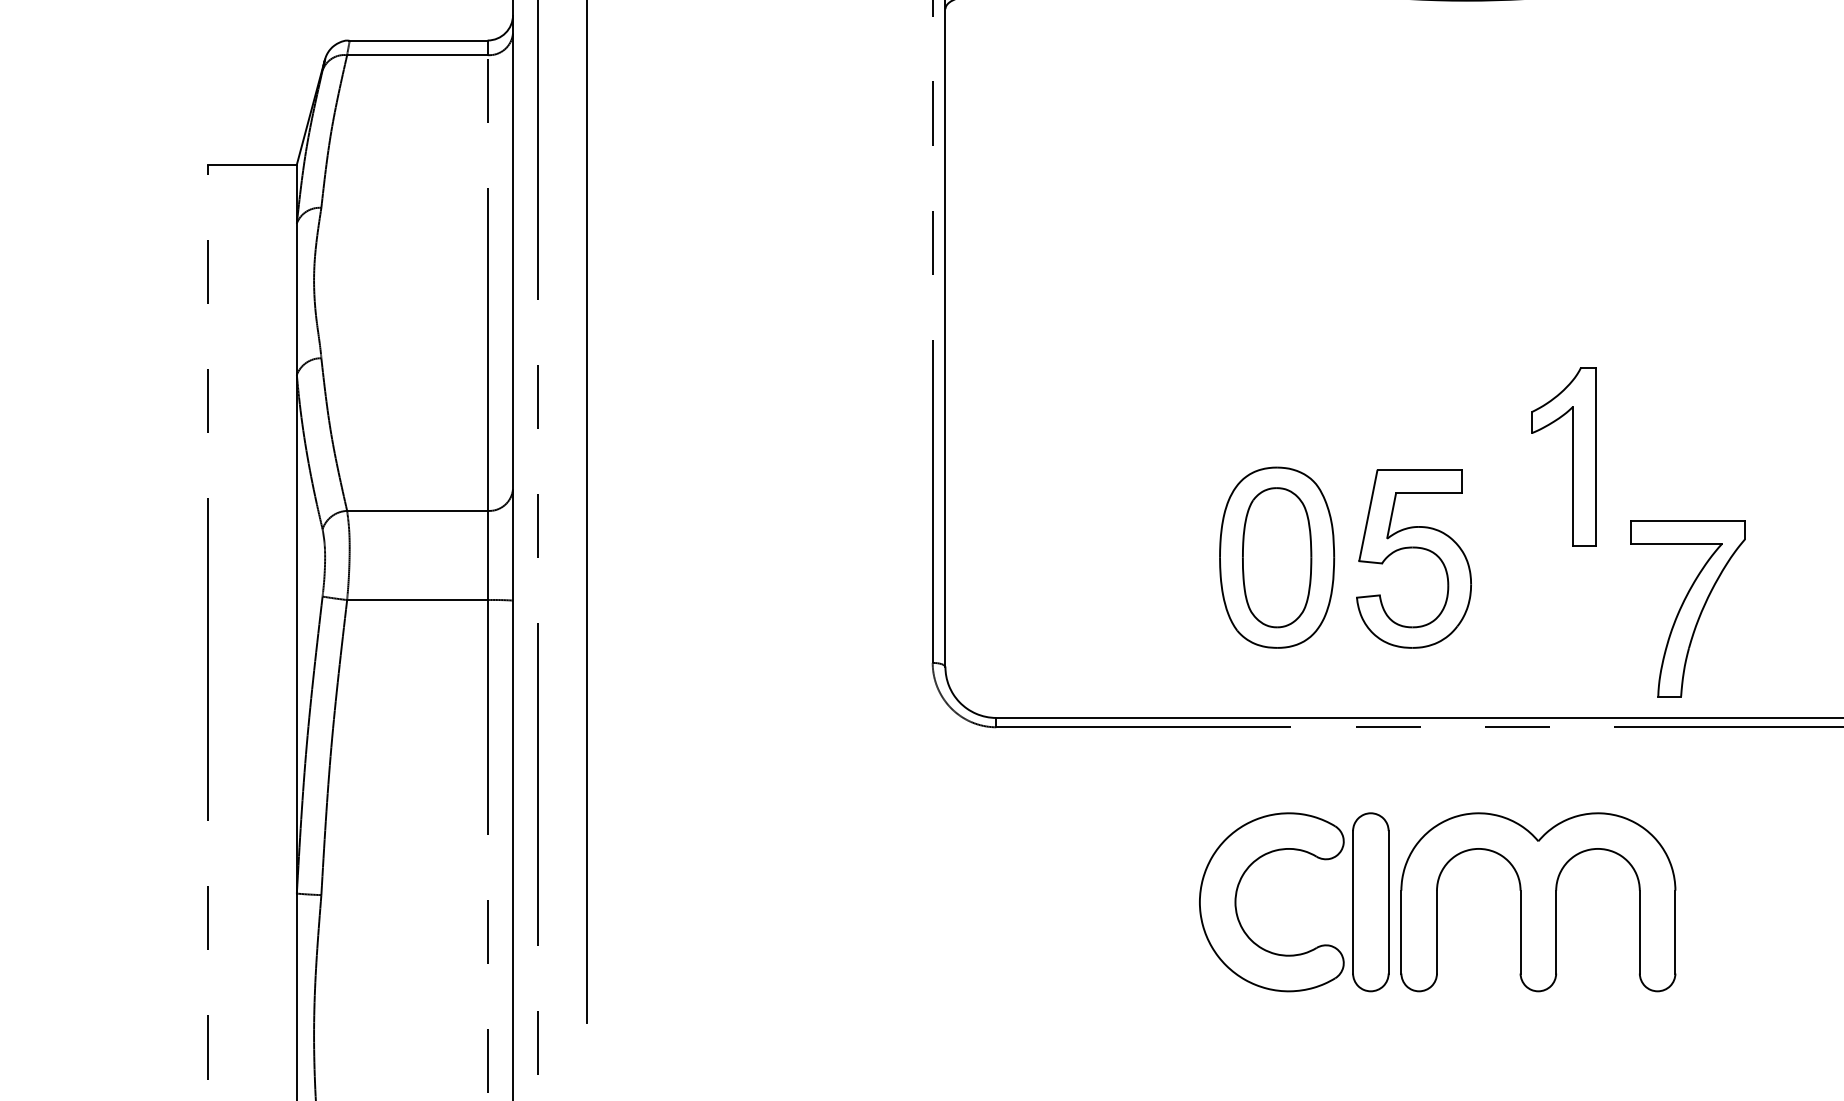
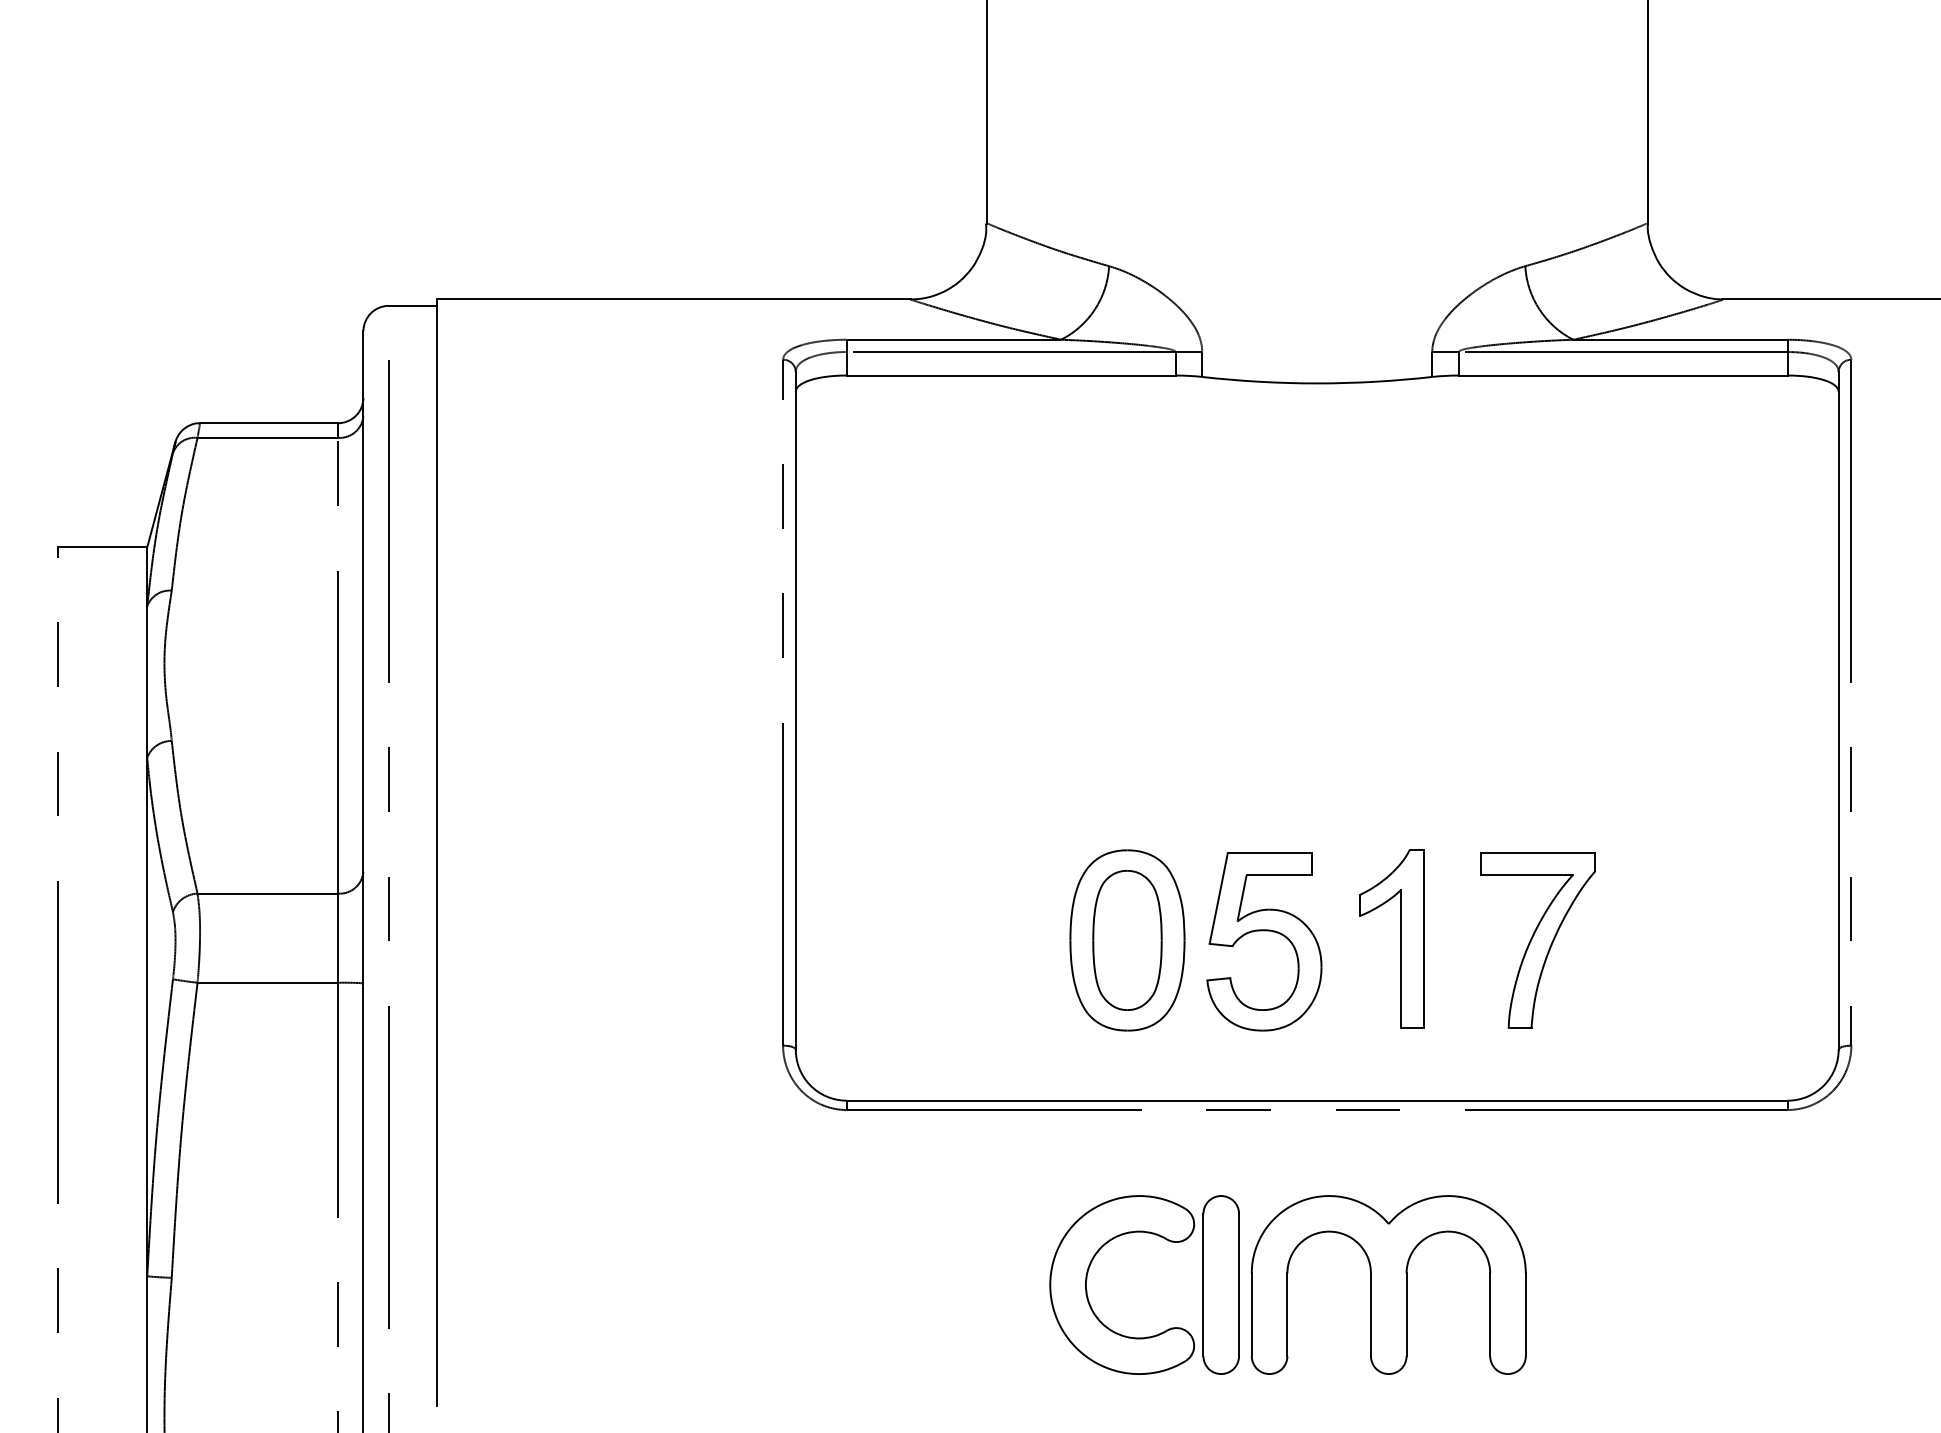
part: (1572, 455) -> (1400, 938), moved
part: (1687, 608) -> (1537, 940), moved

